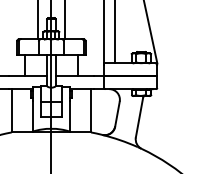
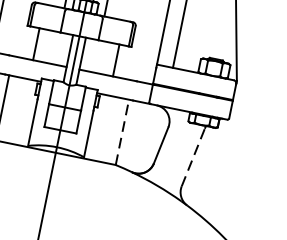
line: (91, 110) -> (123, 132), solid -> dashed
line: (139, 117) -> (193, 157), solid -> dashed

